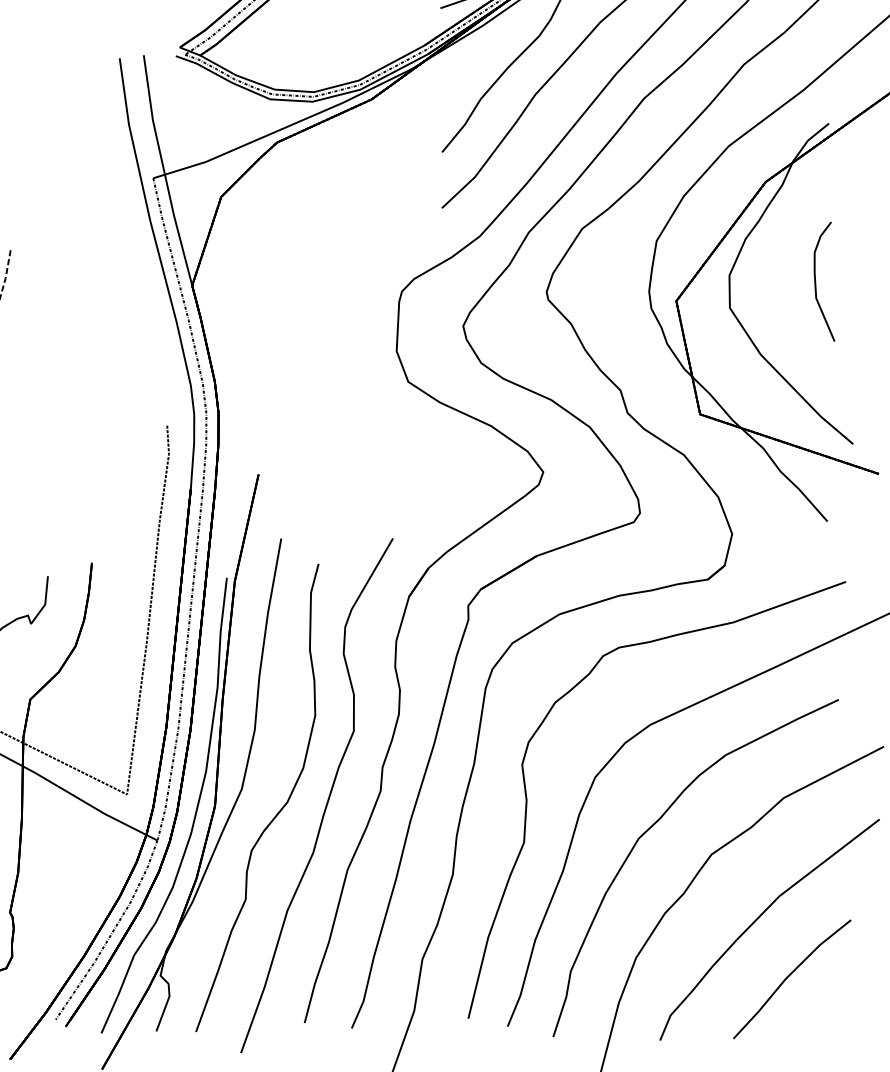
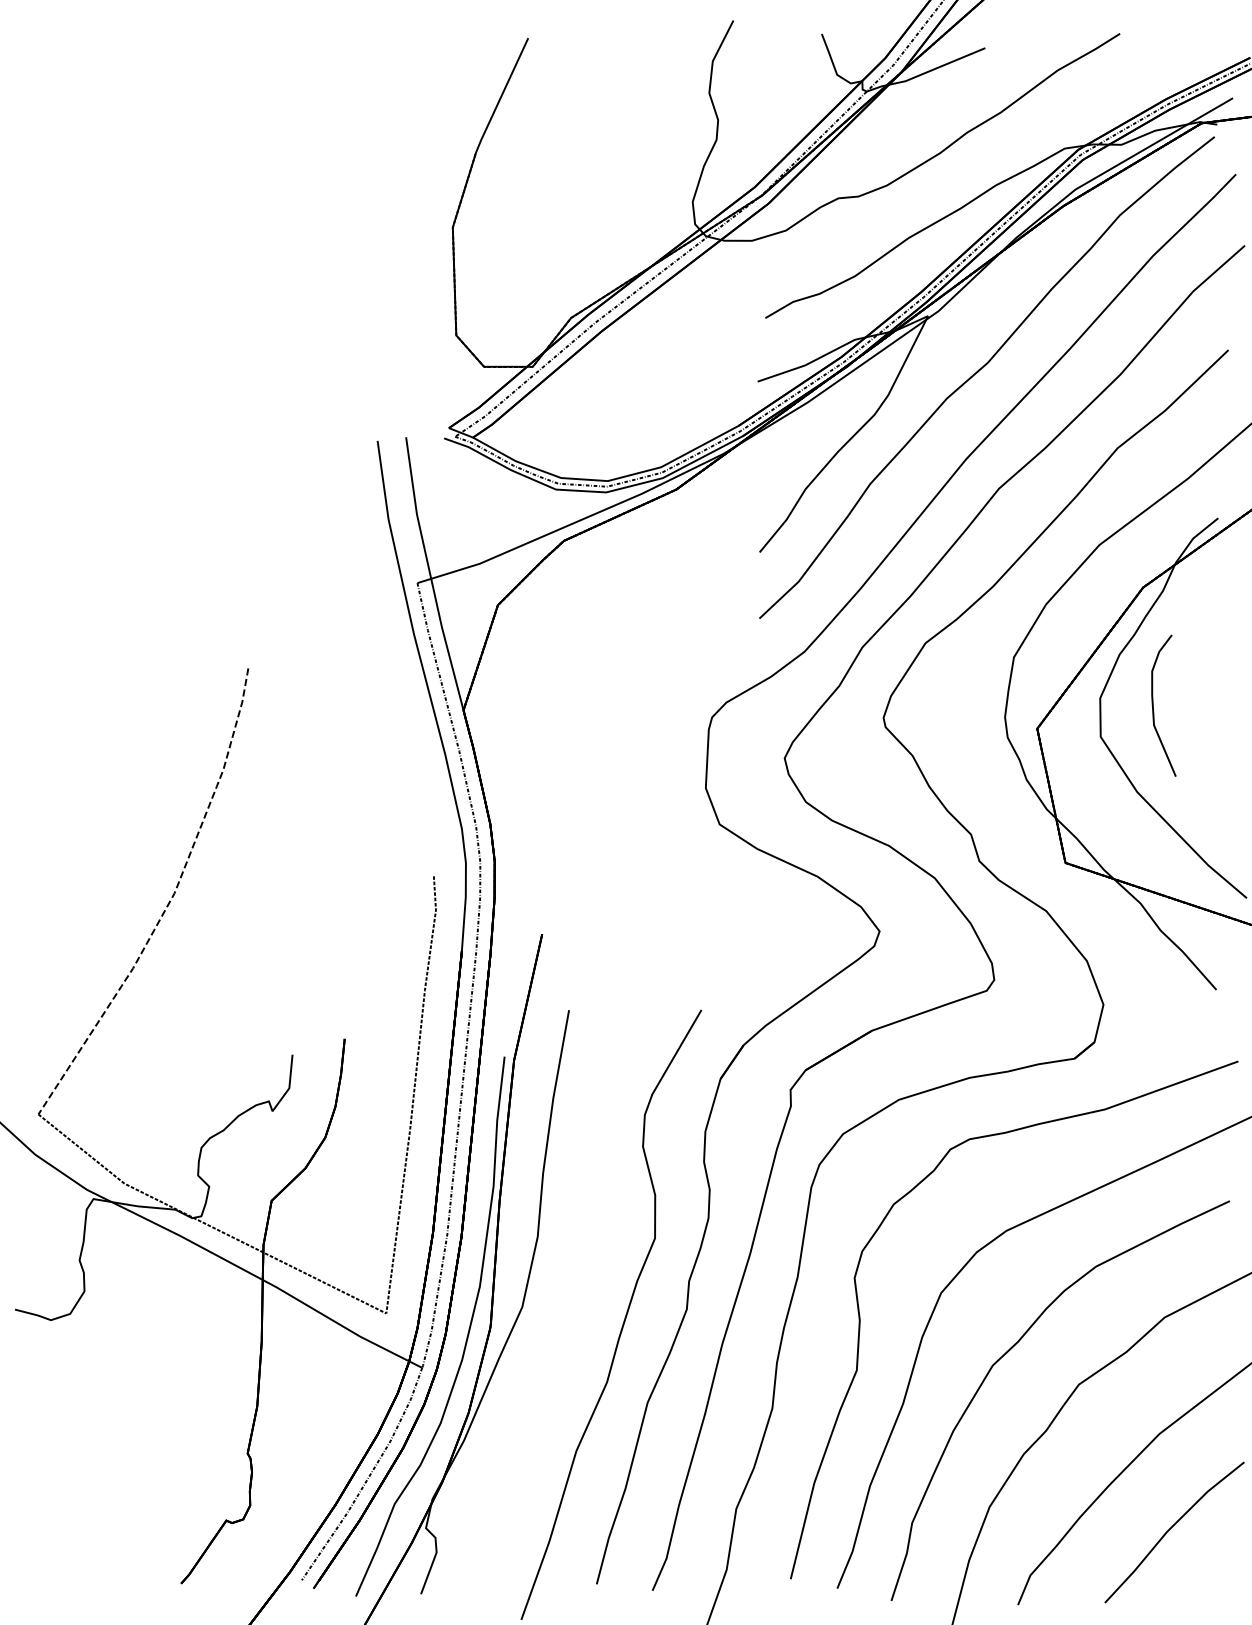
part: (815, 281) -> (1153, 705), moved
curve: (276, 813) -> (563, 1336), removed

